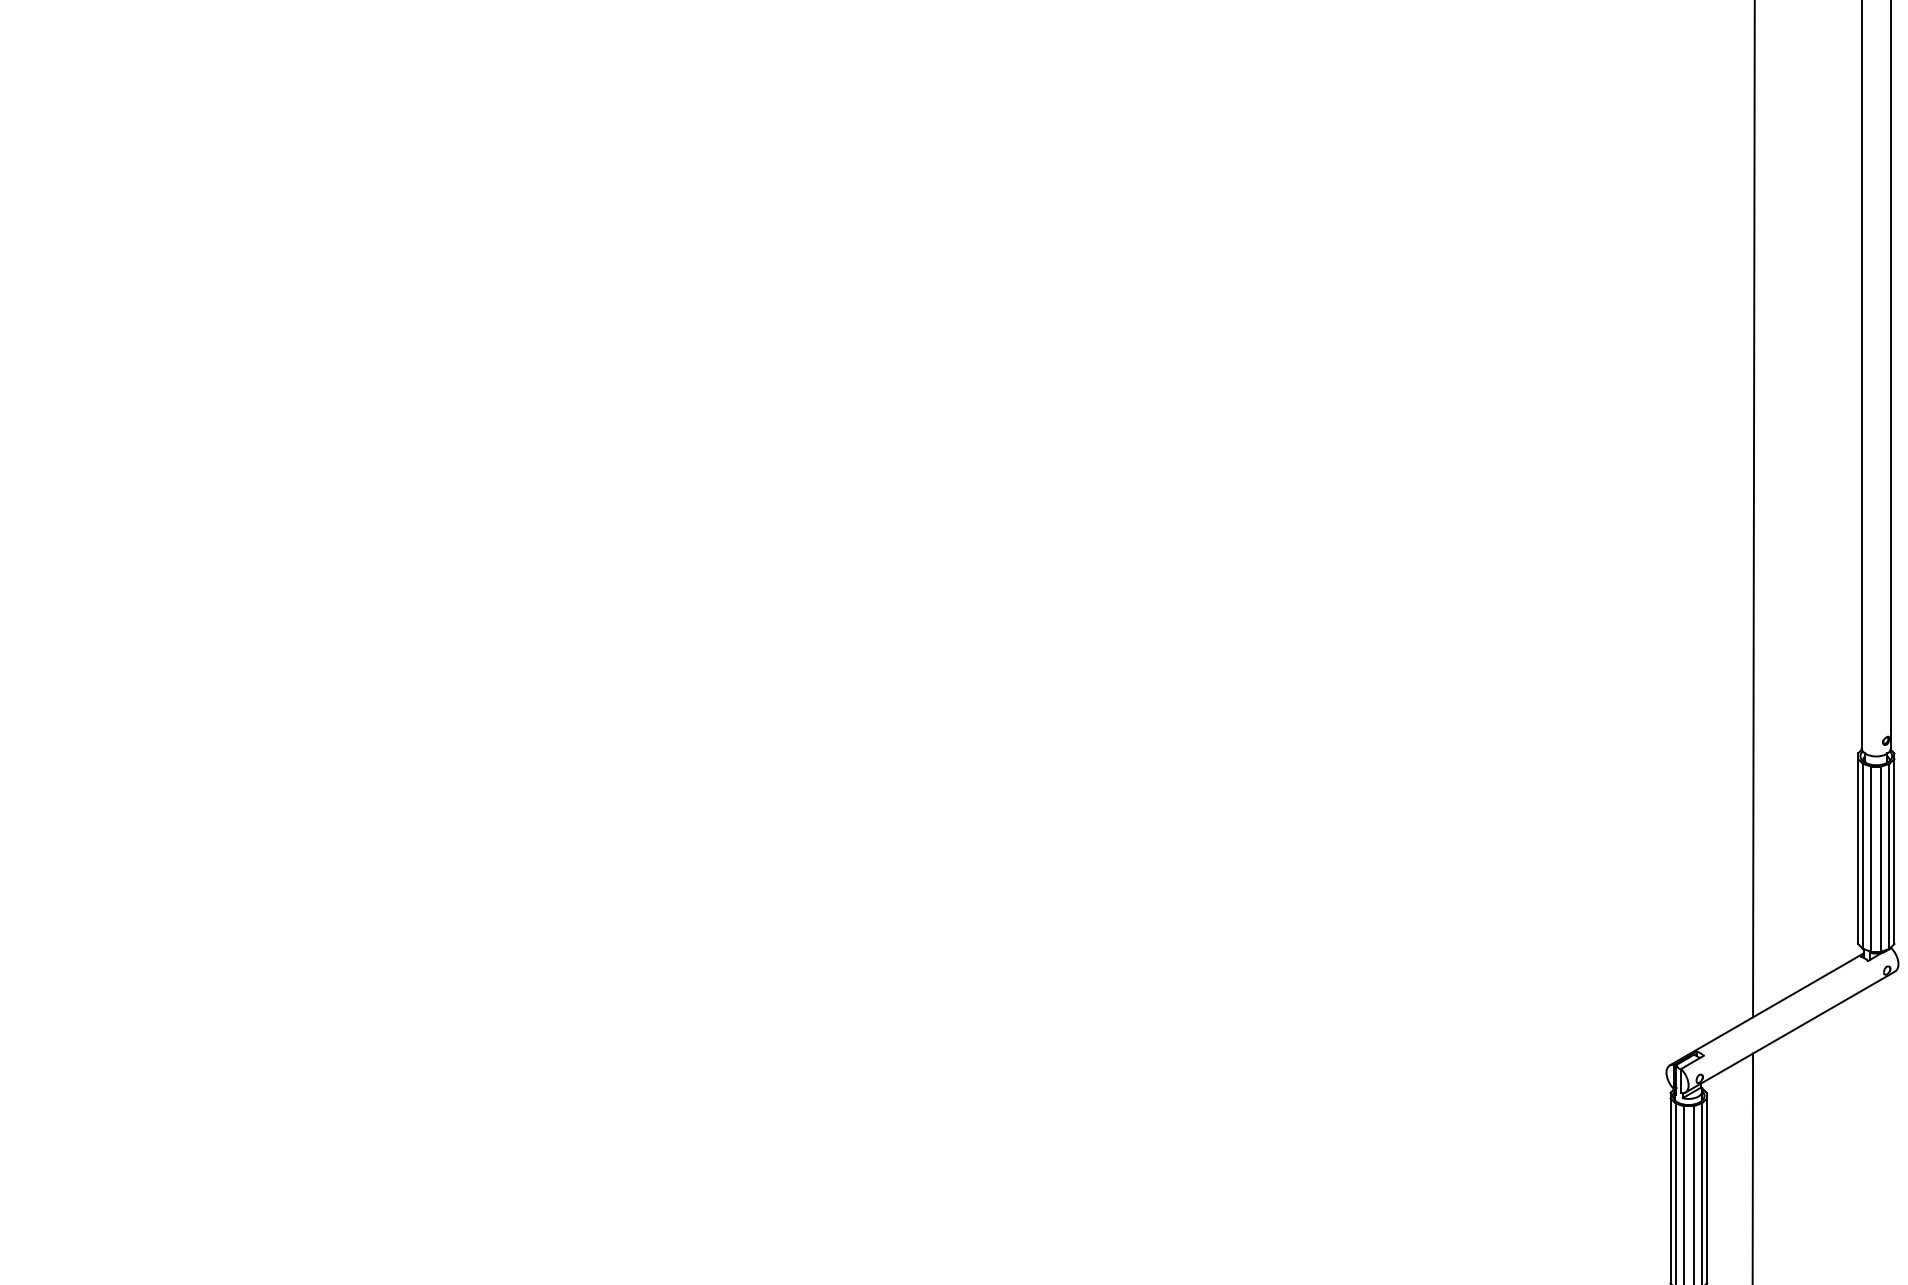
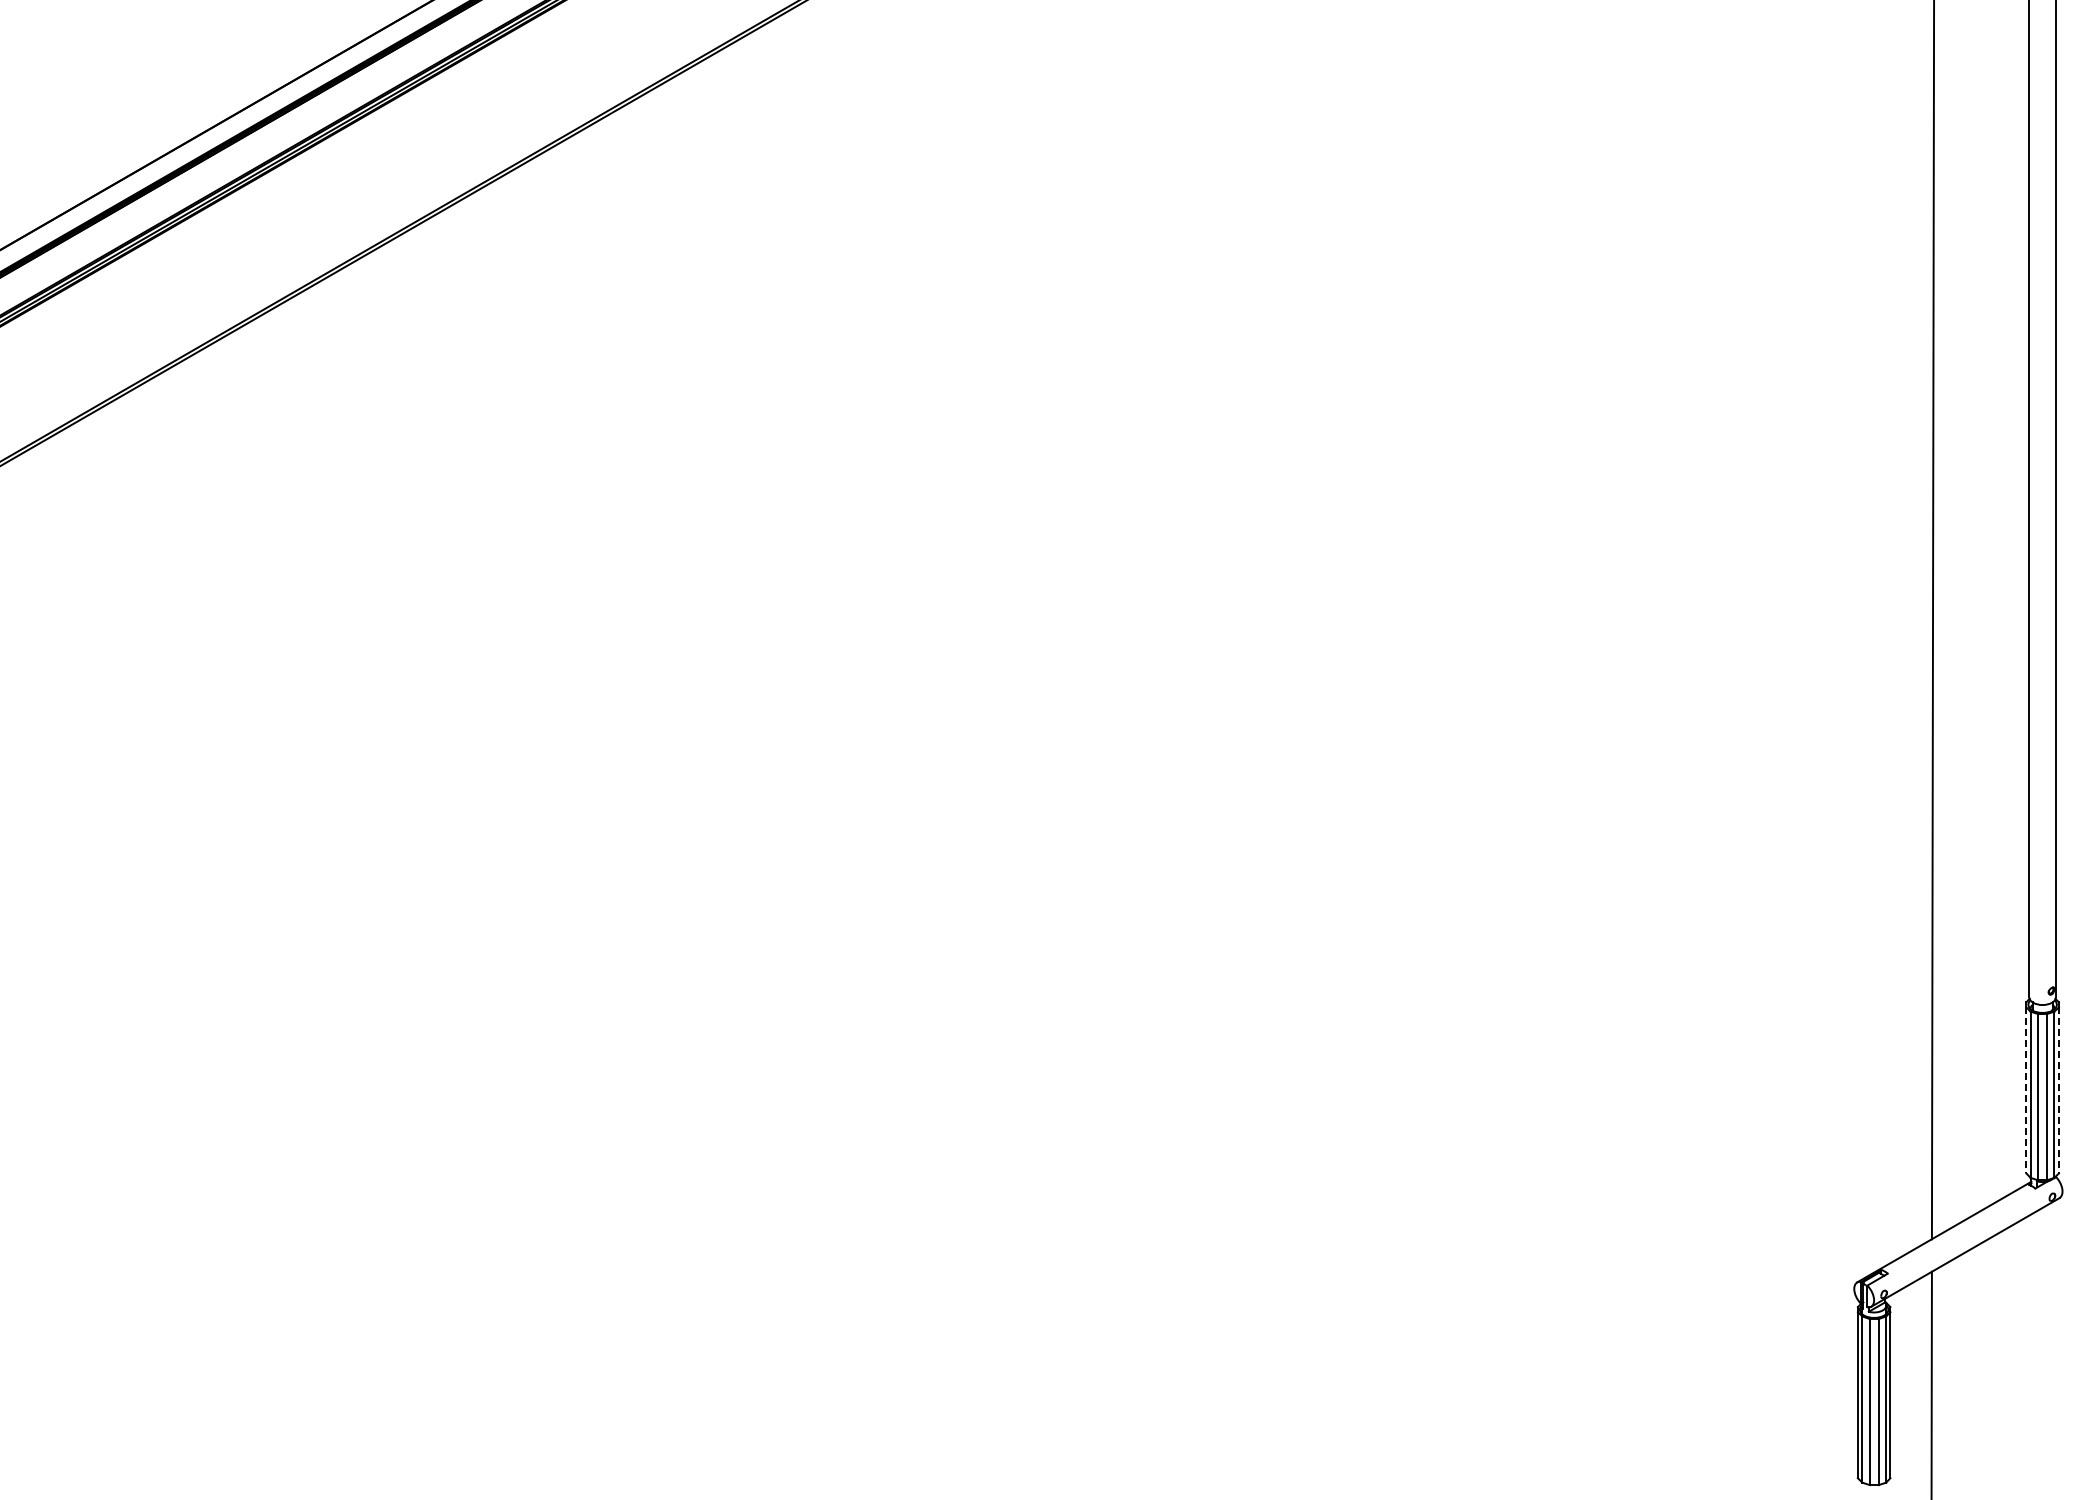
line: (1858, 851) -> (2026, 1090), solid -> dashed
line: (1893, 851) -> (2058, 1090), solid -> dashed

